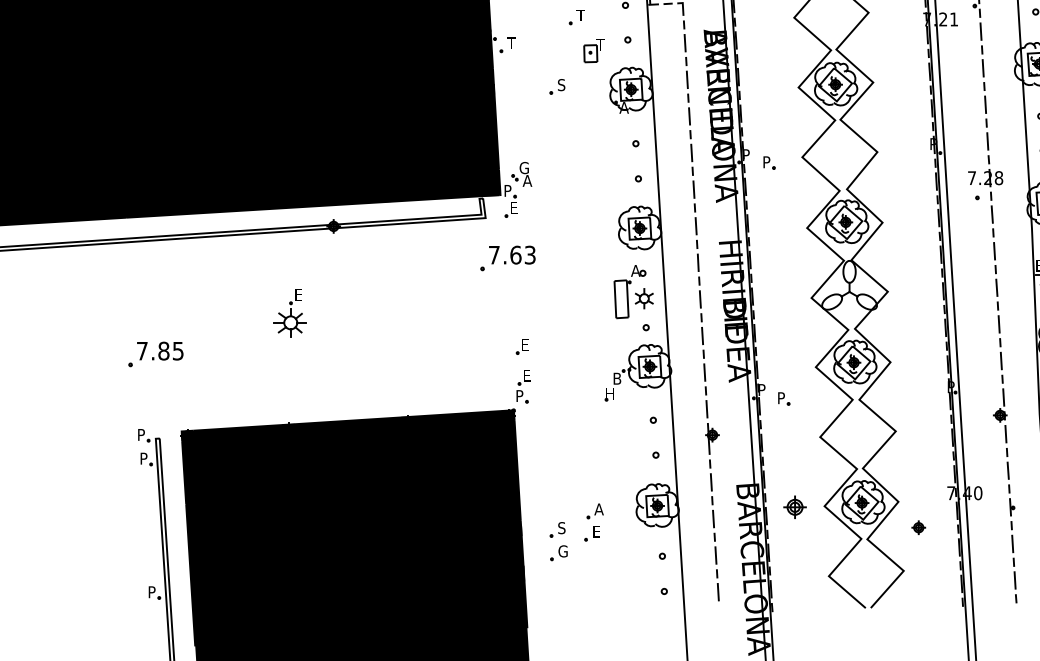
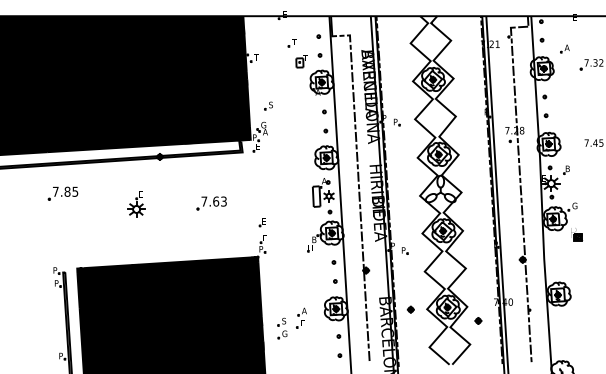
part: (556, 85) -> (268, 105), moved
part: (507, 258) -> (211, 203), moved
part: (154, 354) -> (62, 193), moved
part: (793, 506) -> (410, 309), size x0.62

